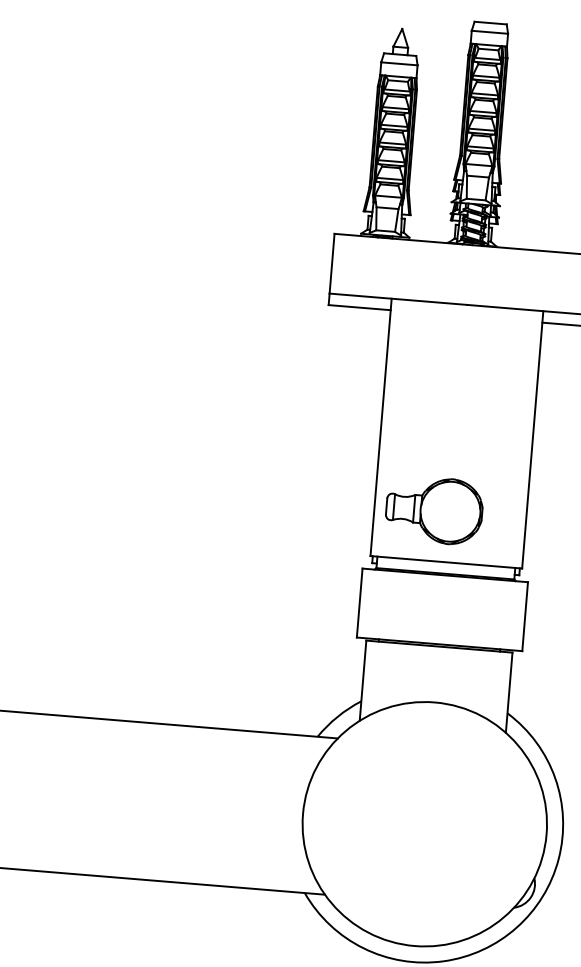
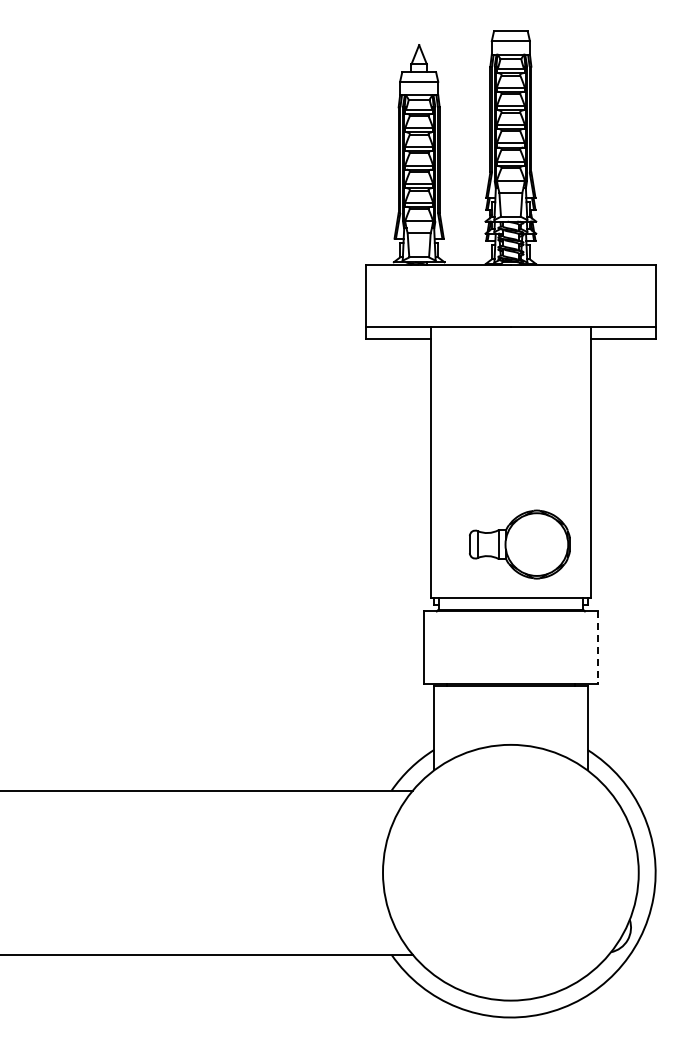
part: (433, 510) -> (519, 544), moved
line: (524, 617) -> (597, 648), solid -> dashed

